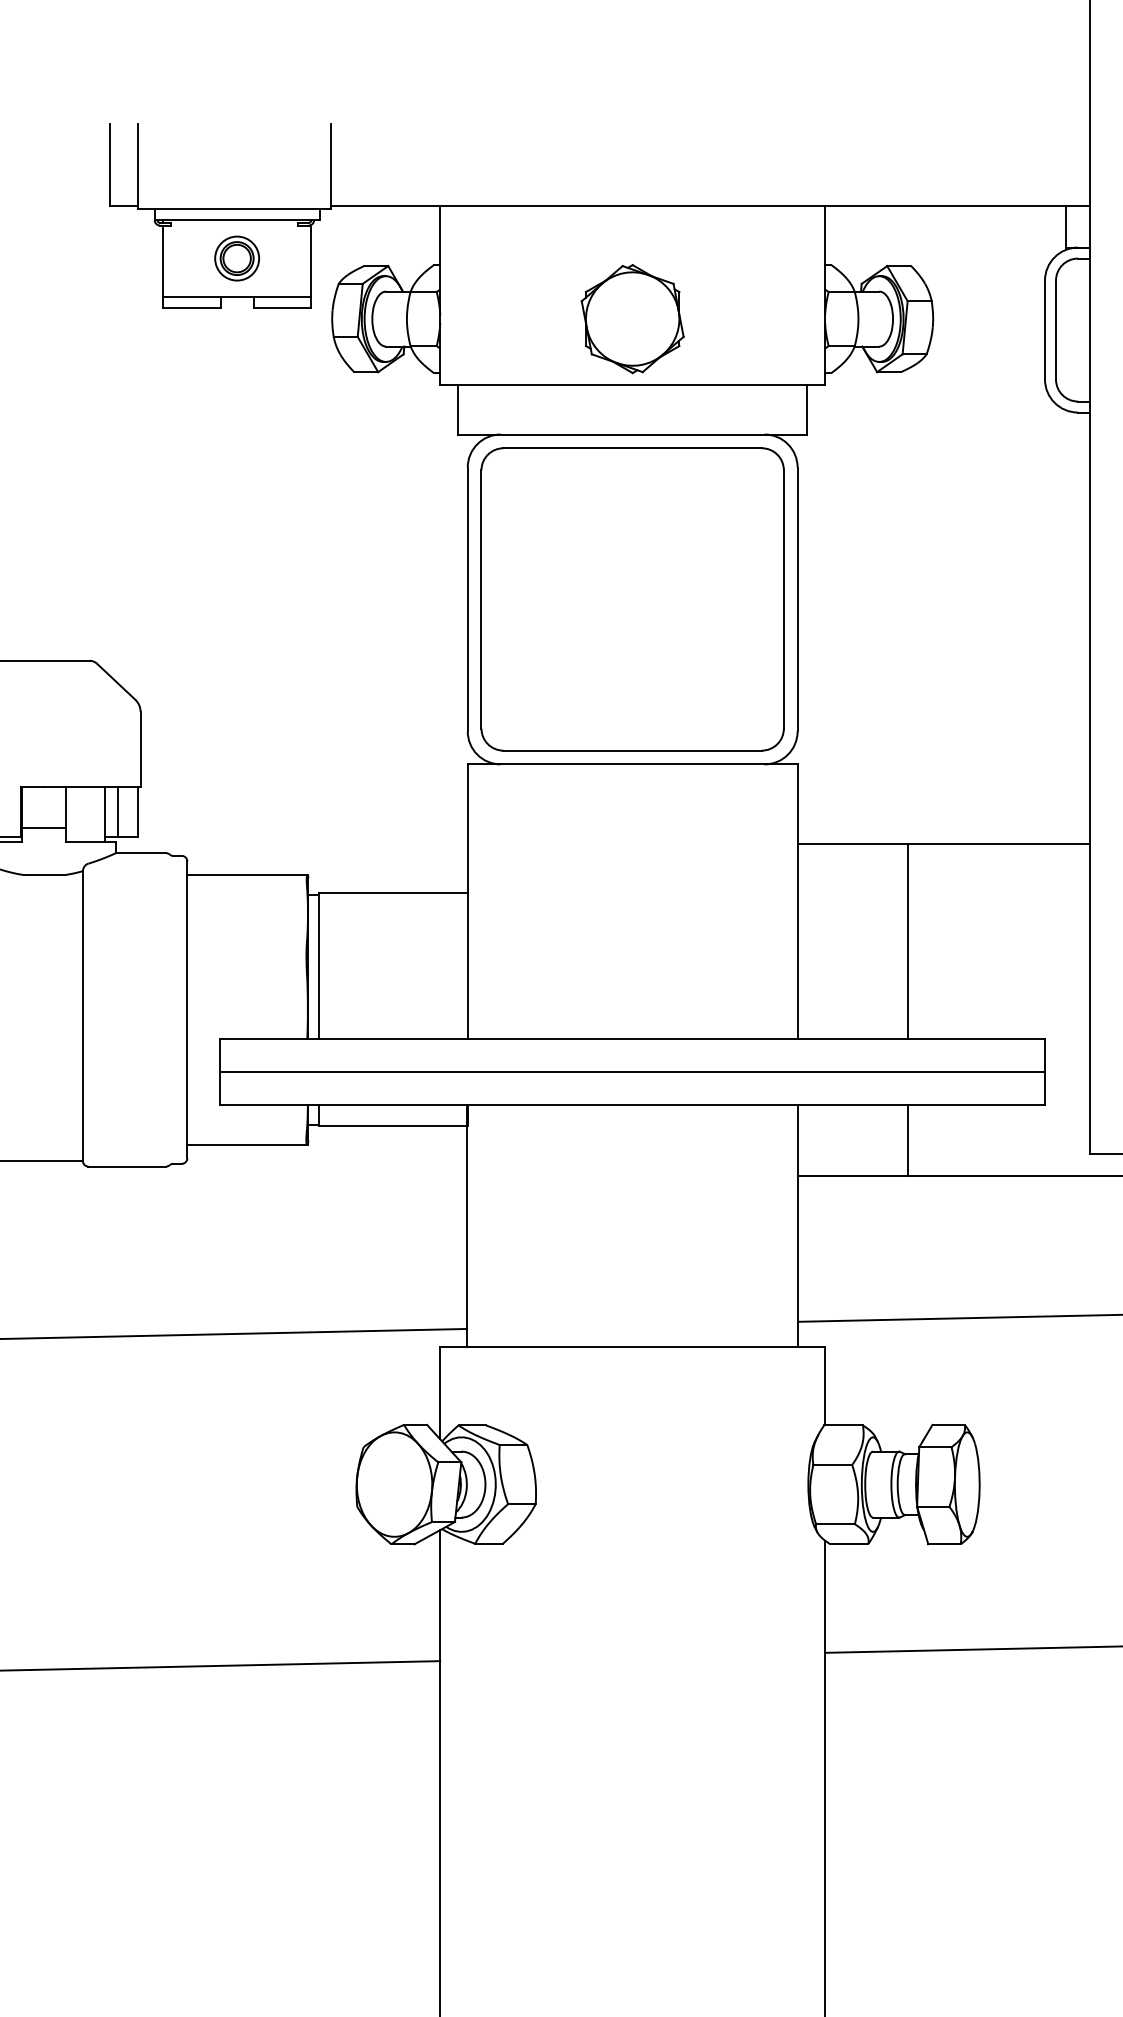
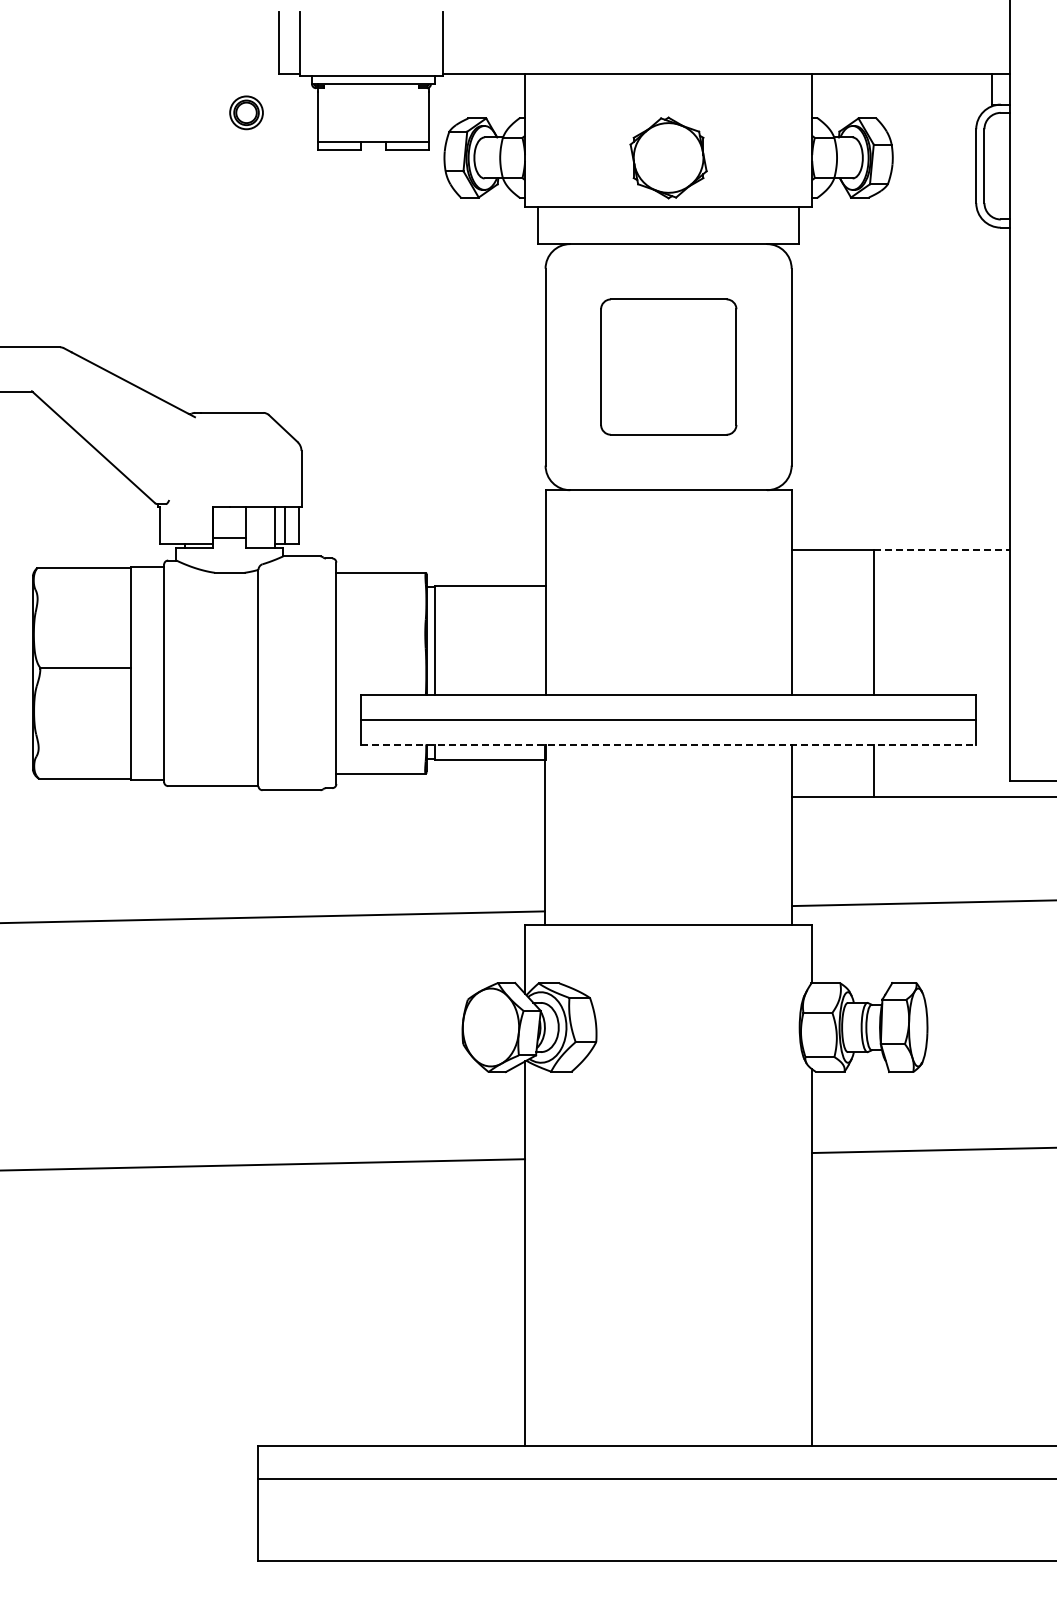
part: (237, 258) -> (246, 112), moved
part: (632, 598) -> (668, 366), size x0.6
line: (998, 843) -> (941, 549), solid -> dashed
line: (632, 1105) -> (668, 744), solid -> dashed

